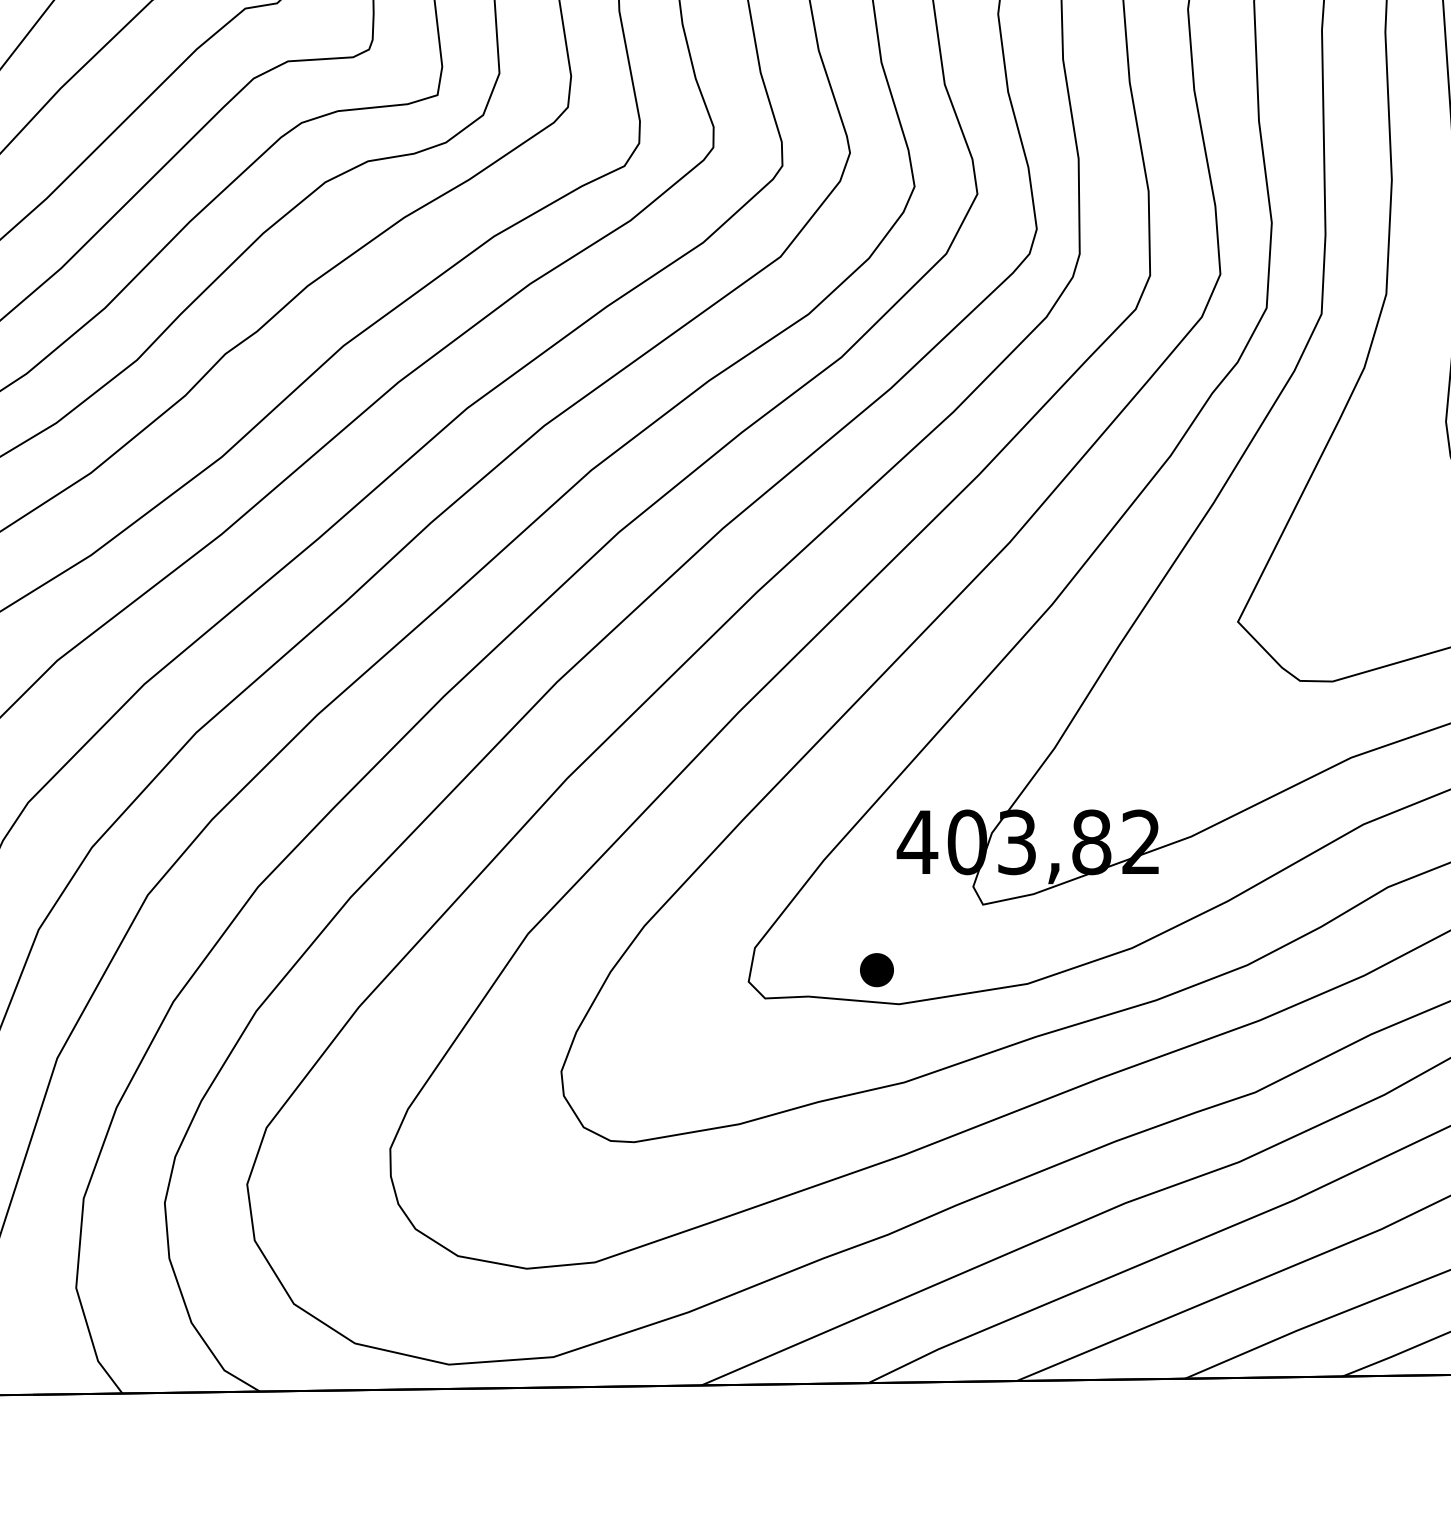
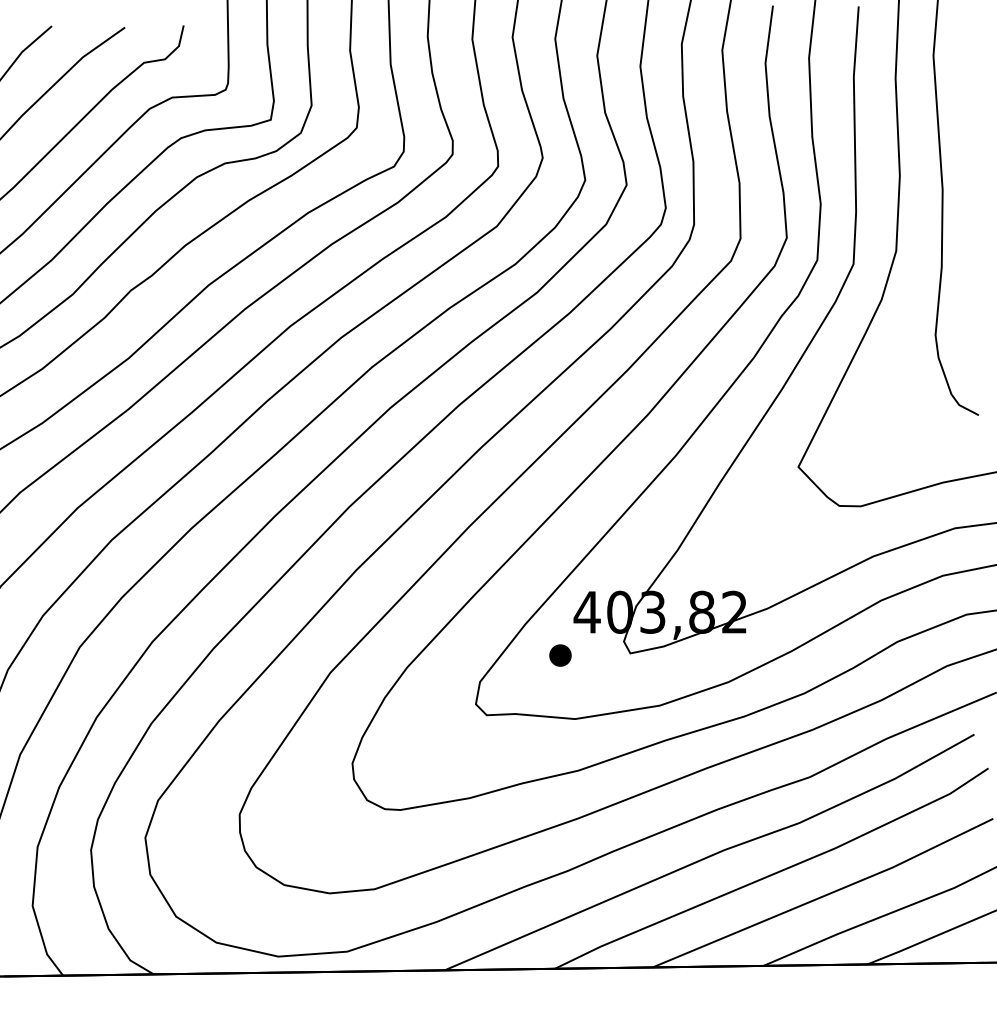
part: (876, 970) -> (560, 655), moved

